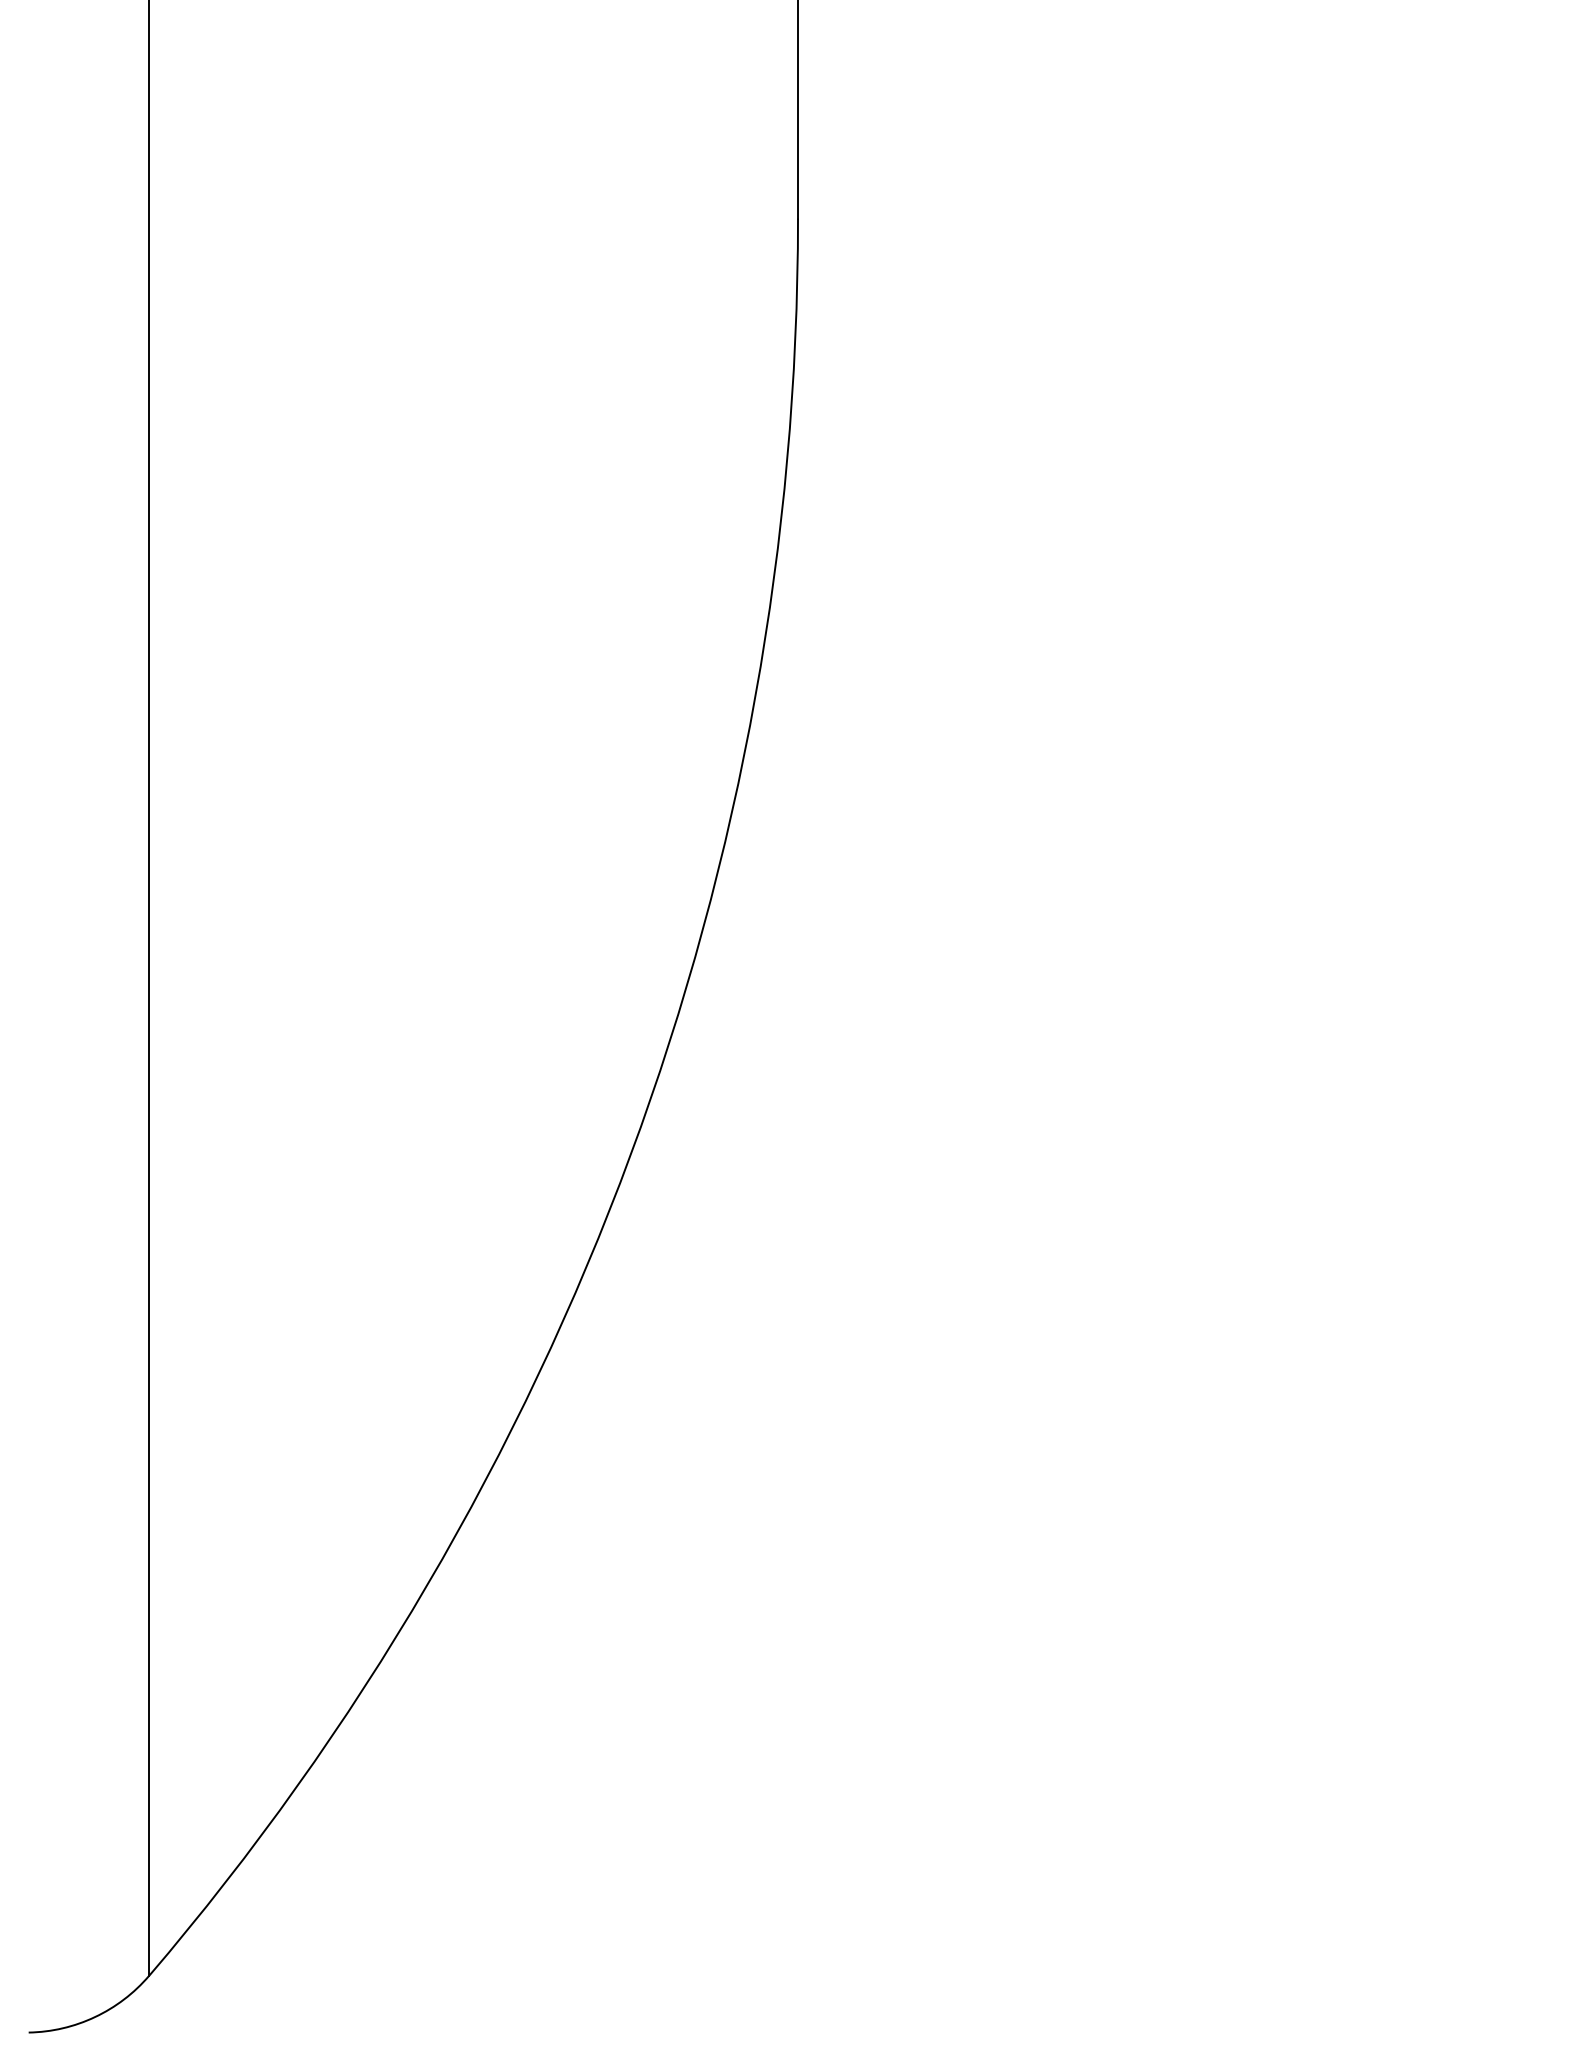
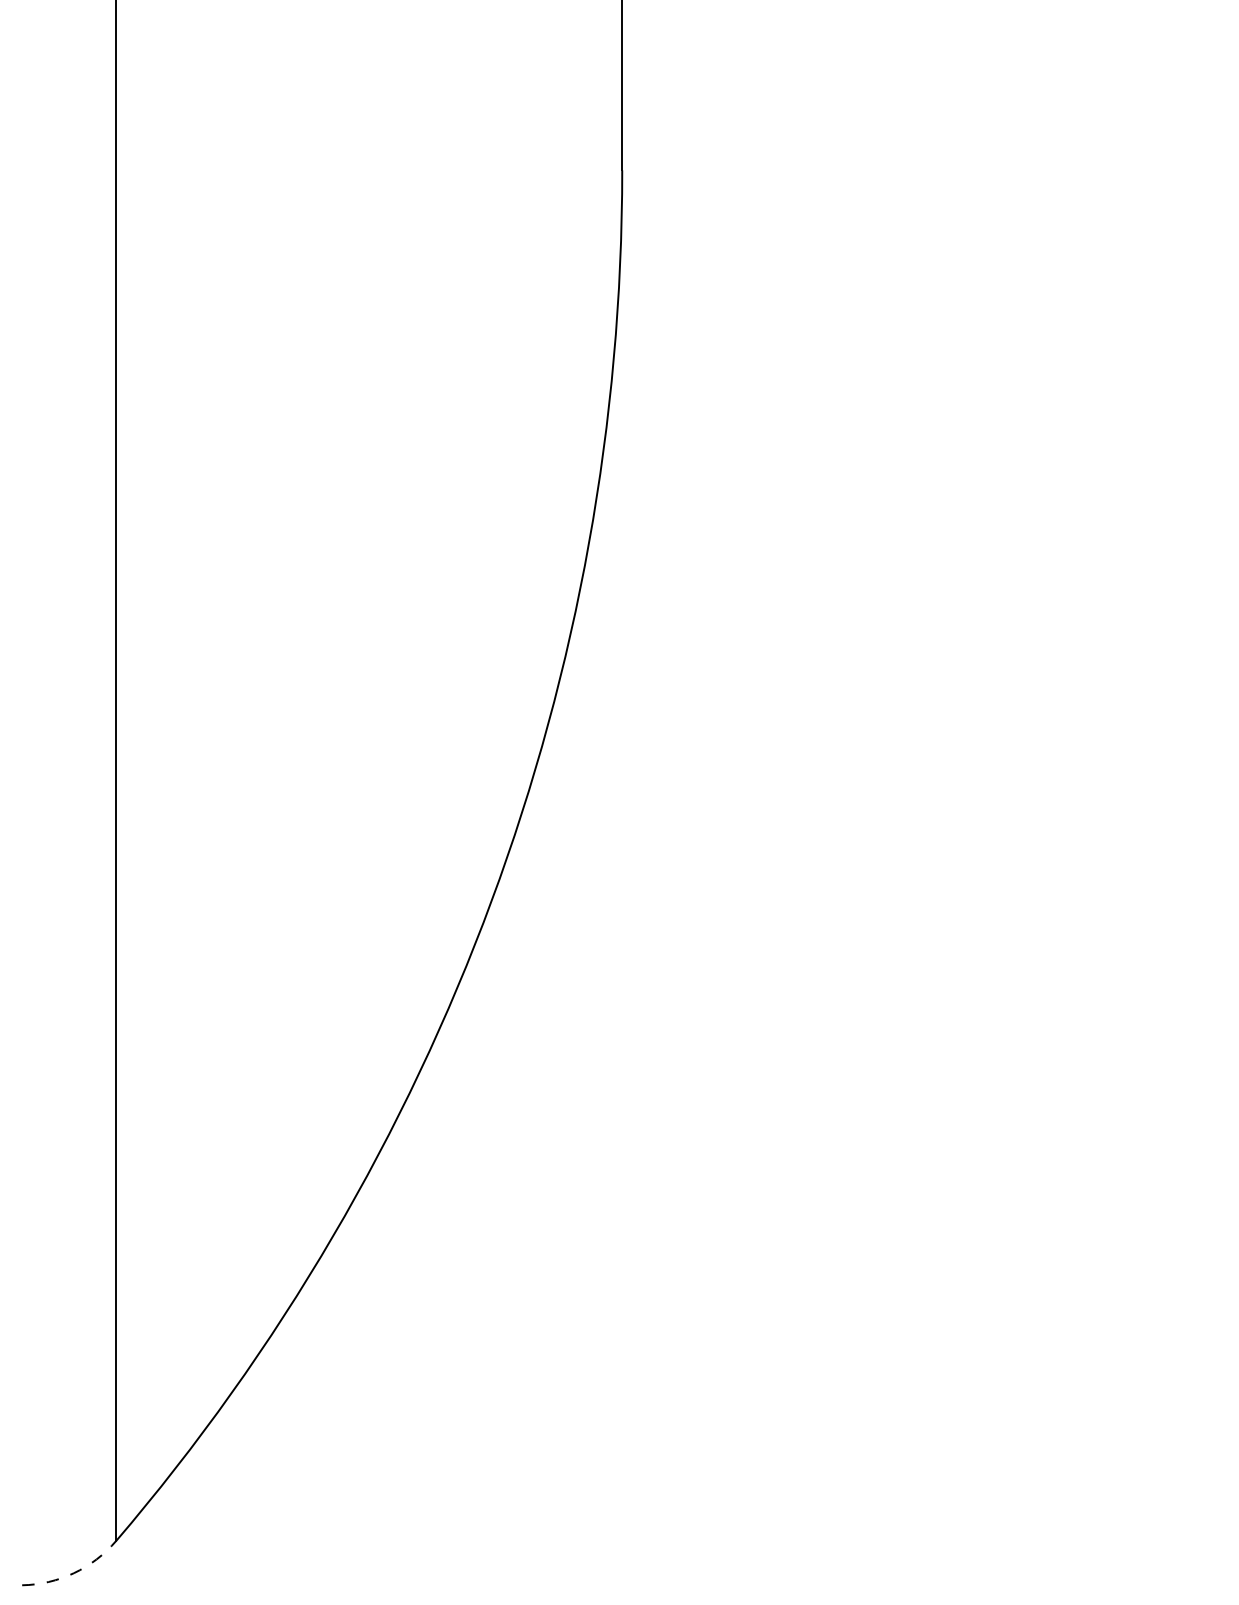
arc: (95, 2017) -> (74, 1573), solid -> dashed

